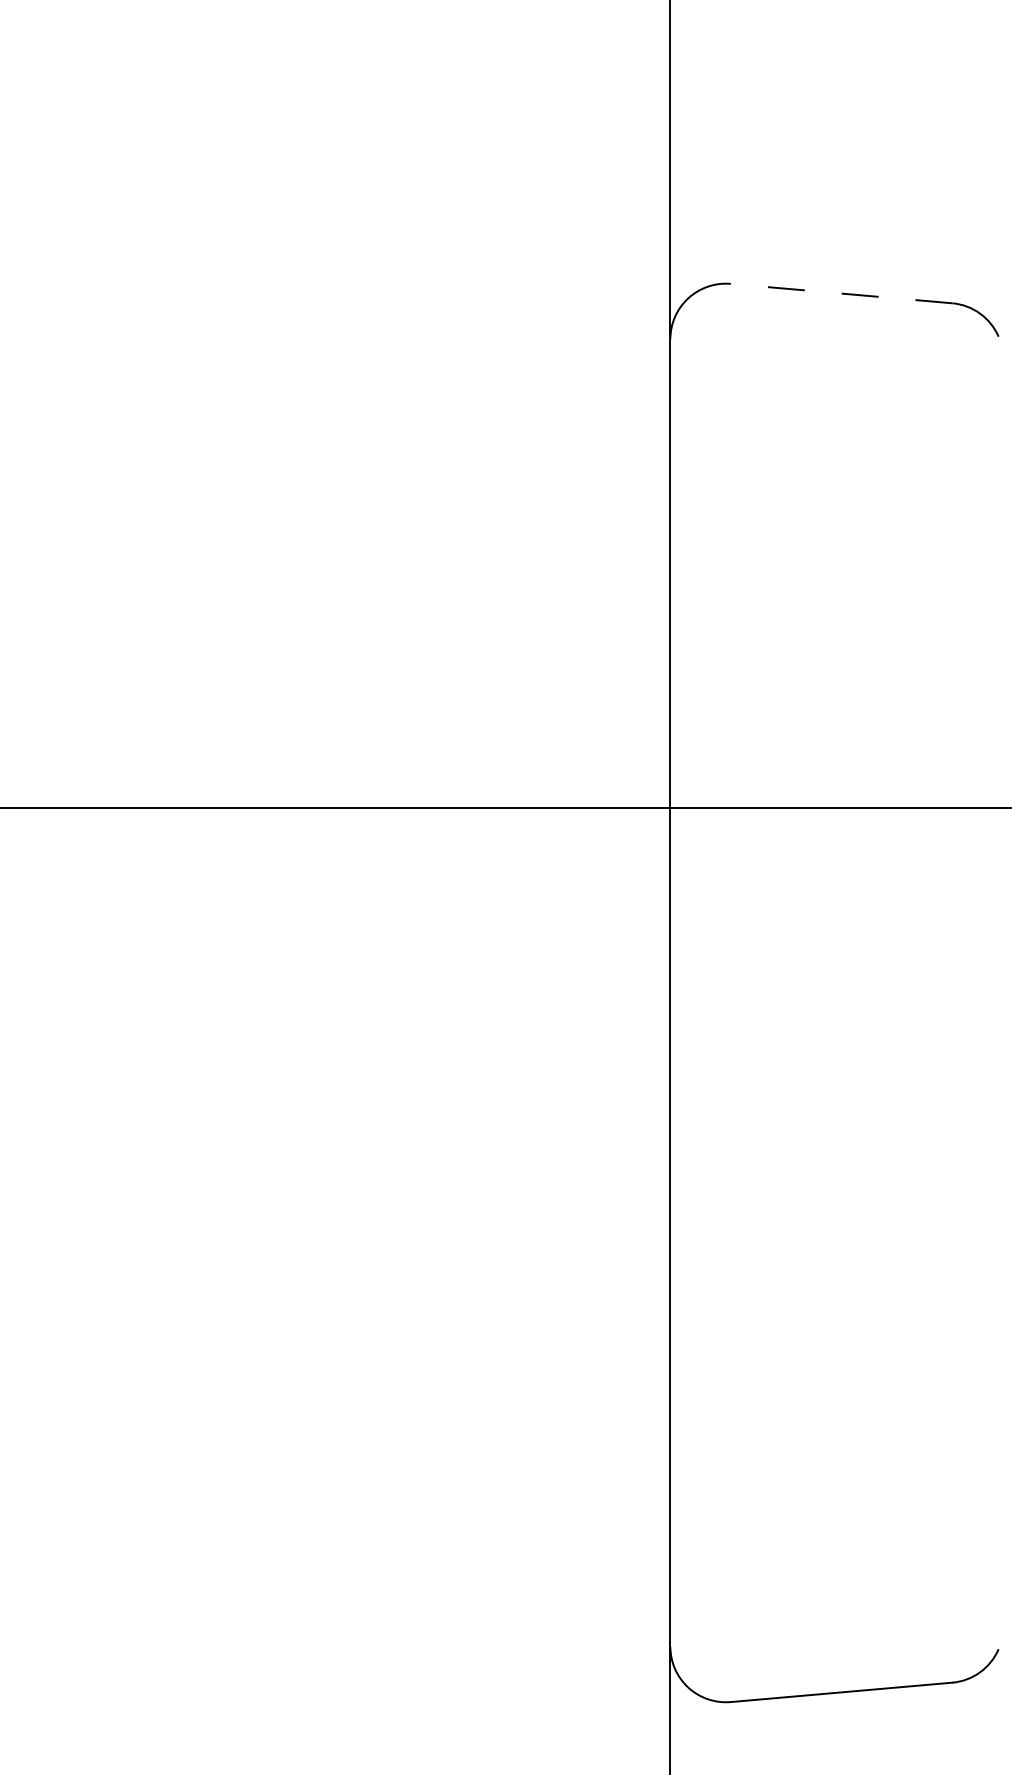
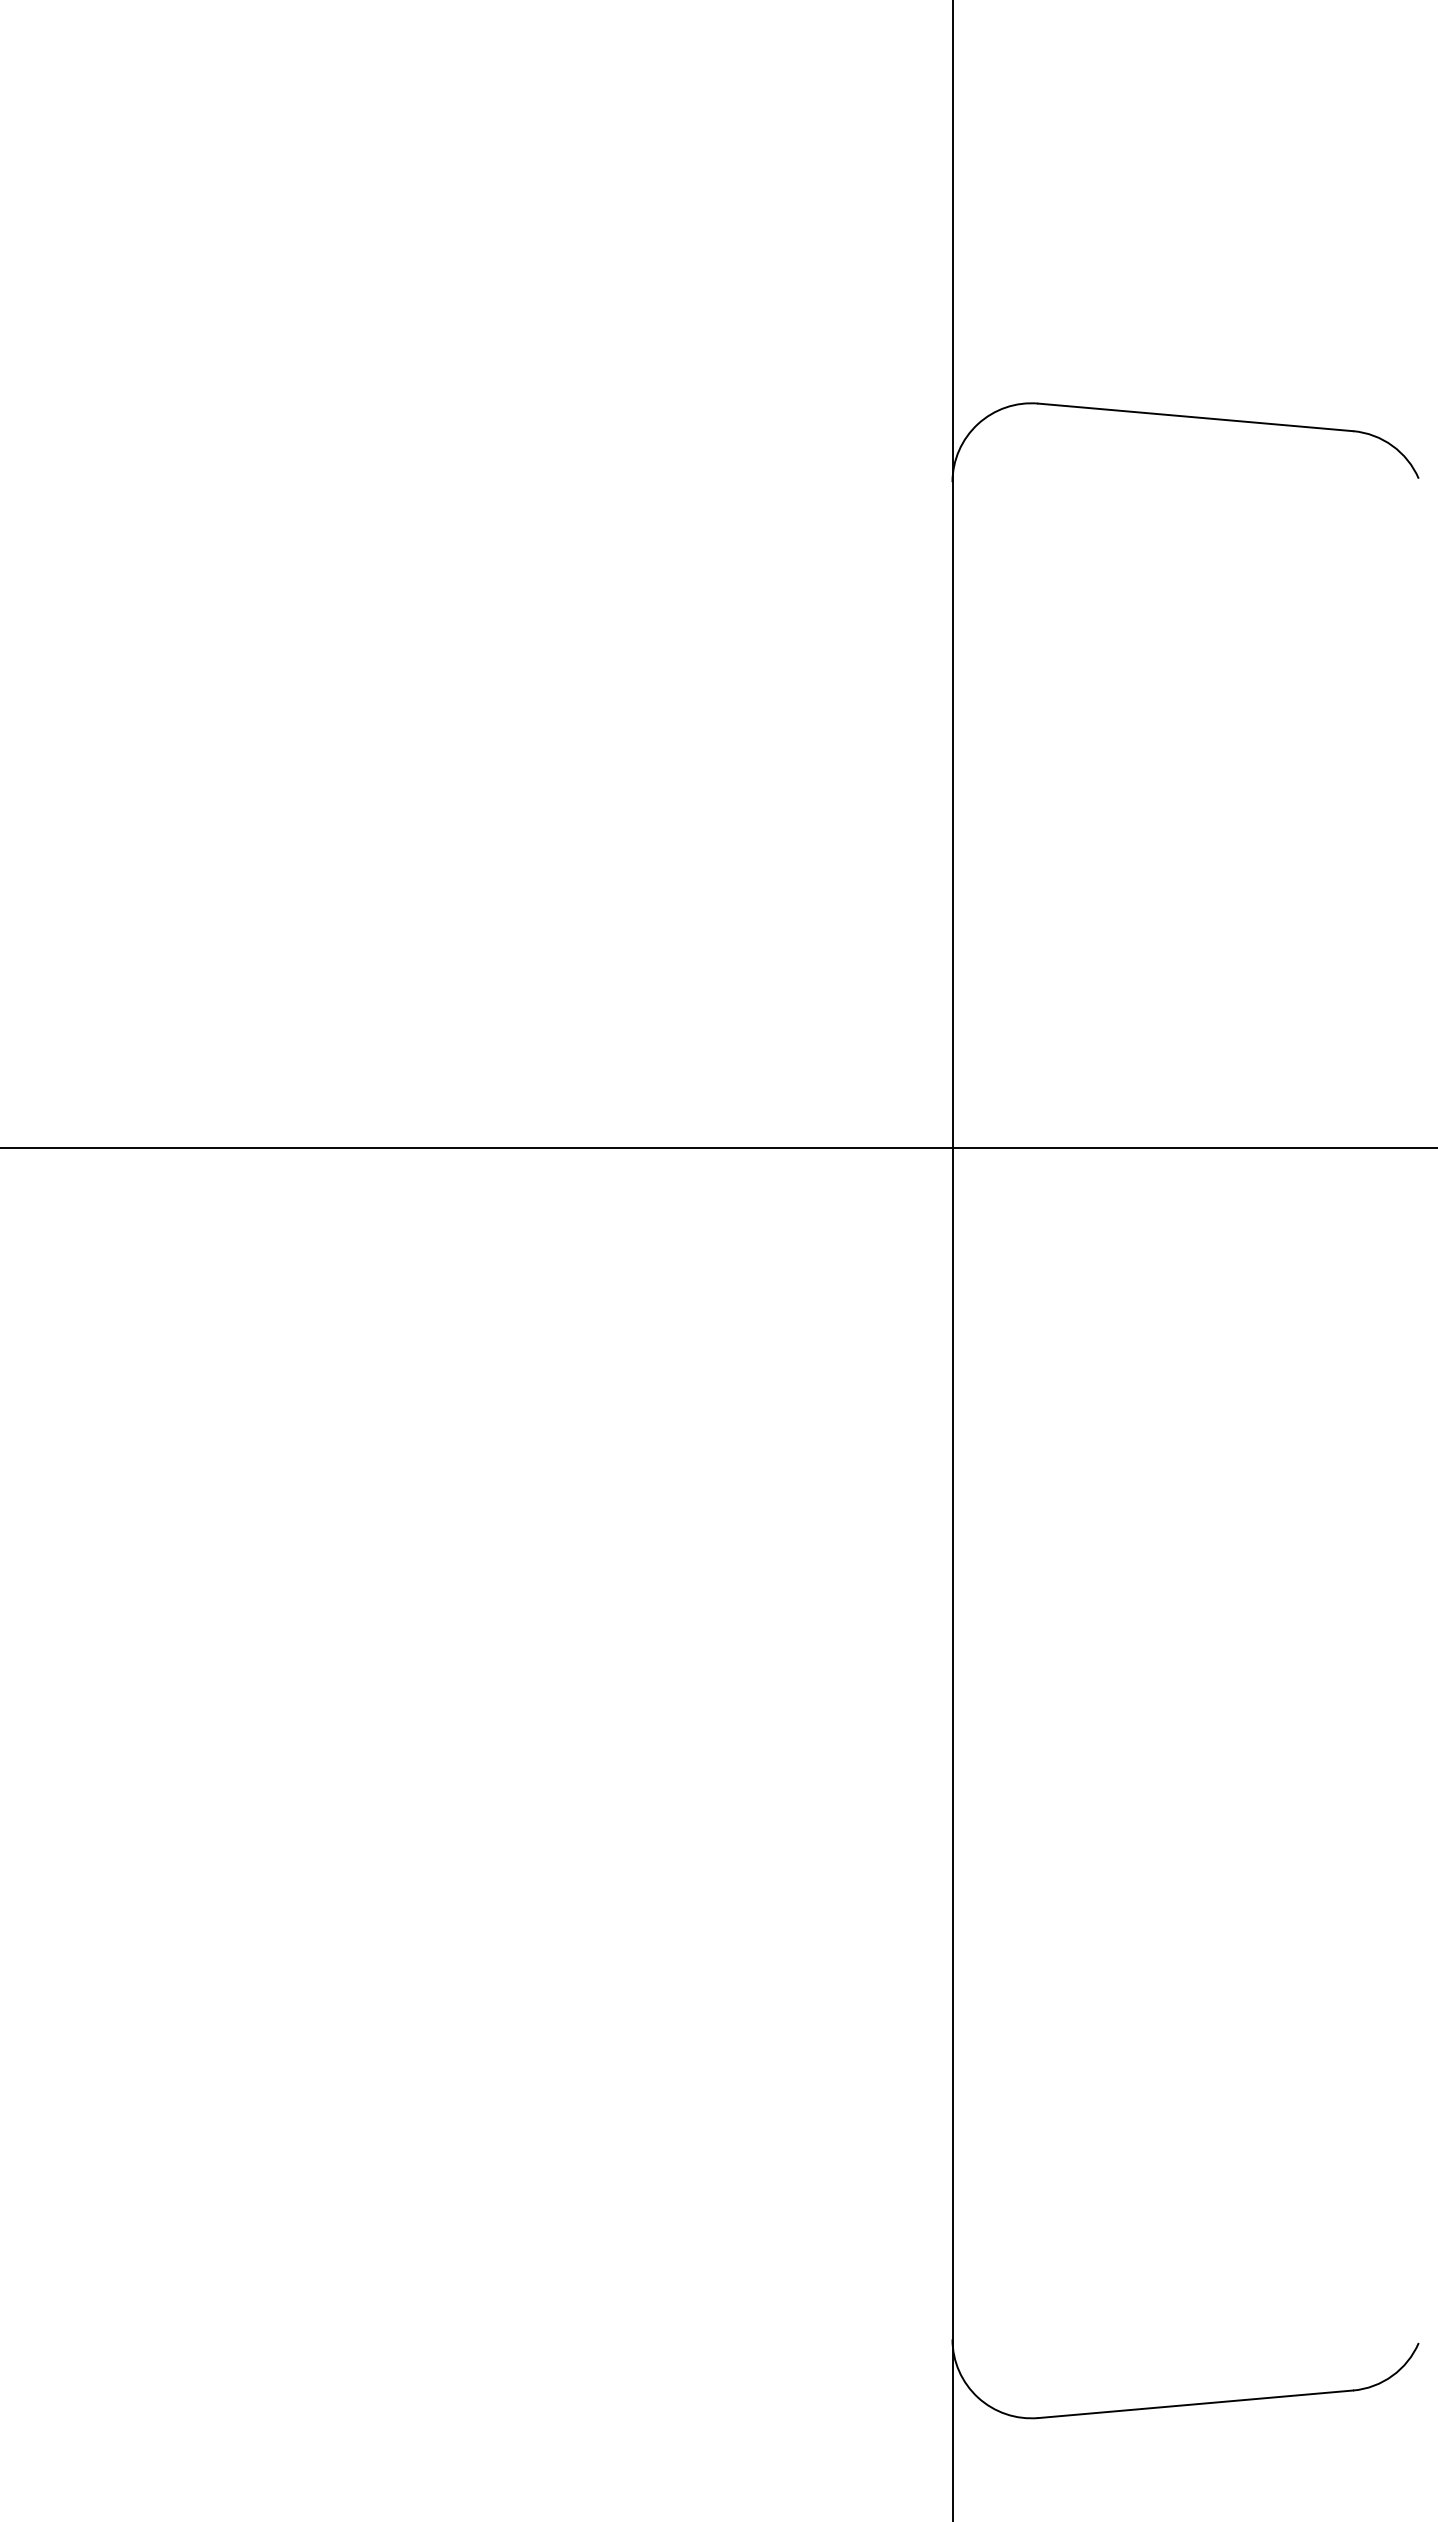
line: (841, 293) -> (1195, 417), dashed -> solid

